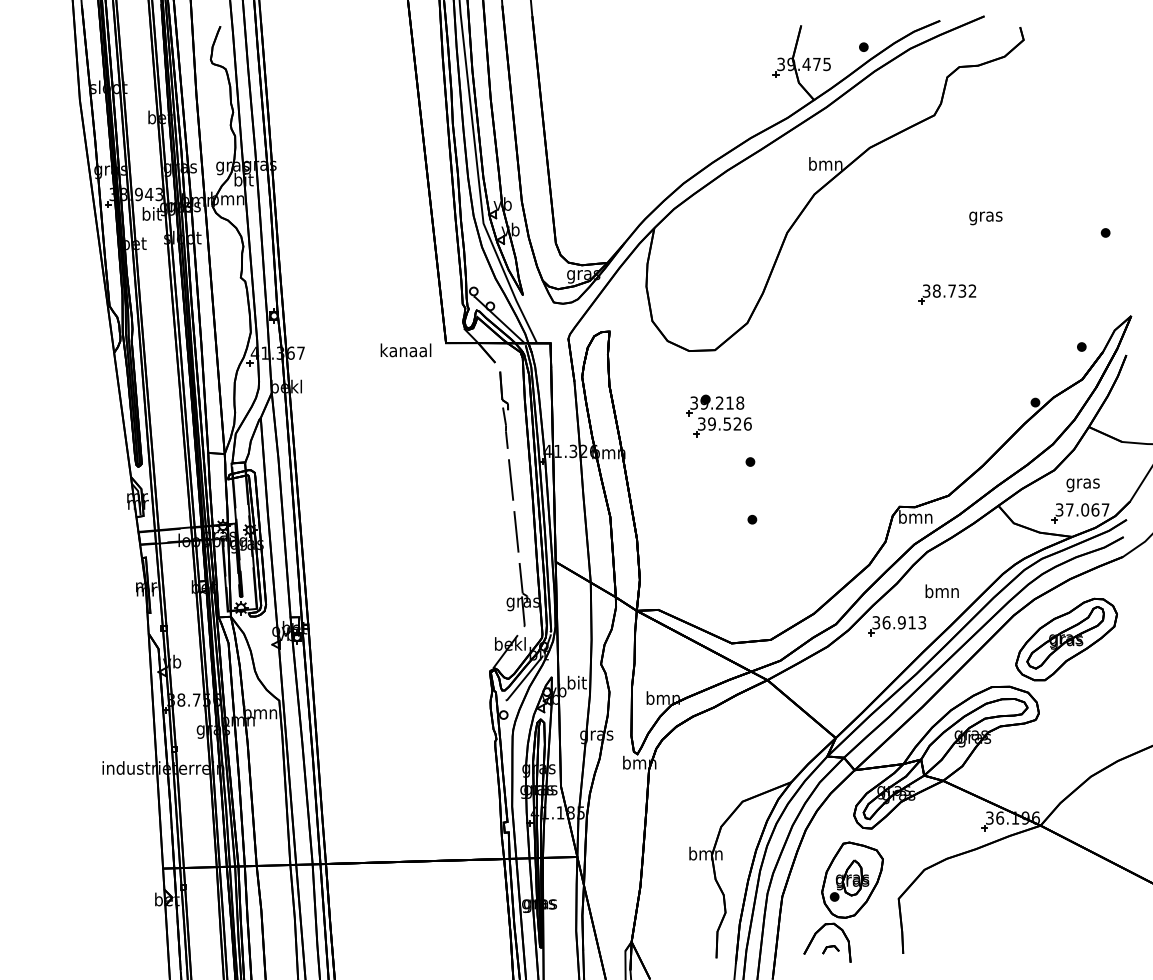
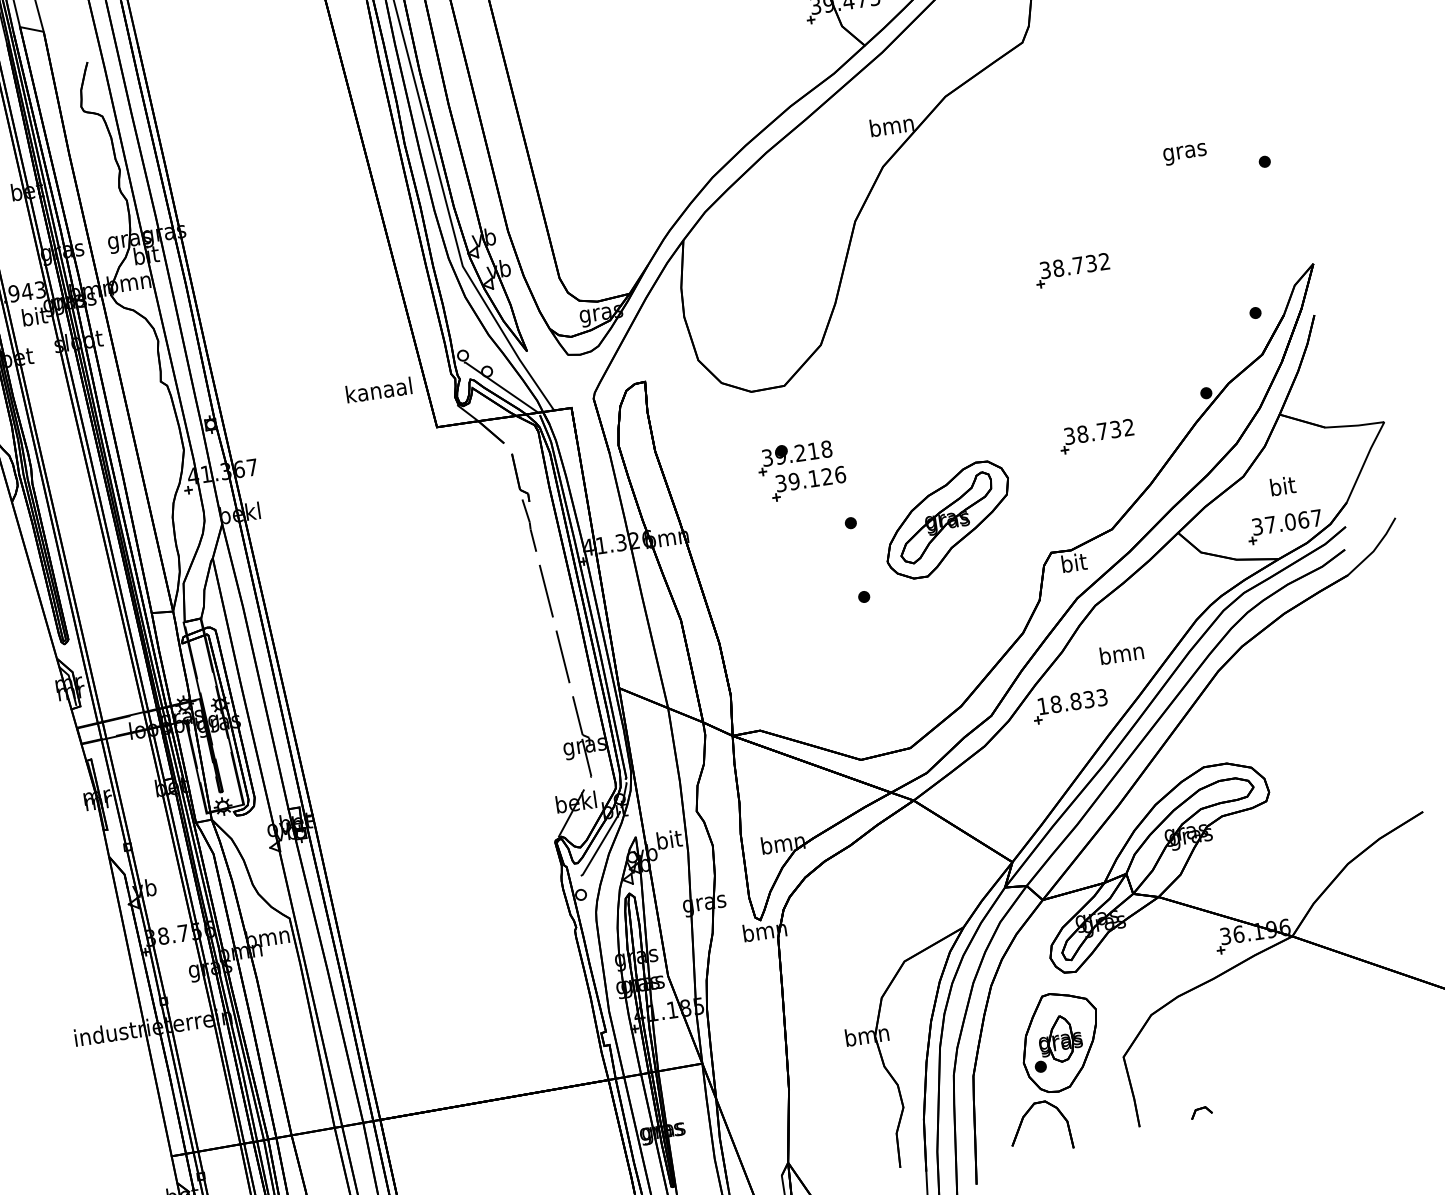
text: (985, 218) -> (1184, 154), moved
text: (405, 350) -> (378, 390), moved
text: (726, 423) -> (812, 478), 39.526 -> 39.126
part: (947, 423) -> (1097, 436), added
text: (1082, 483) -> (1282, 488), gras -> bit
text: (915, 516) -> (1073, 562), bmn -> bit
text: (893, 622) -> (1065, 702), 36.913 -> 18.833
part: (1066, 639) -> (947, 520), moved
part: (830, 949) -> (1200, 1112), moved

